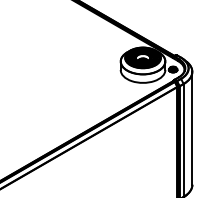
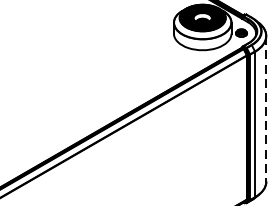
line: (192, 128) -> (266, 109), solid -> dashed

